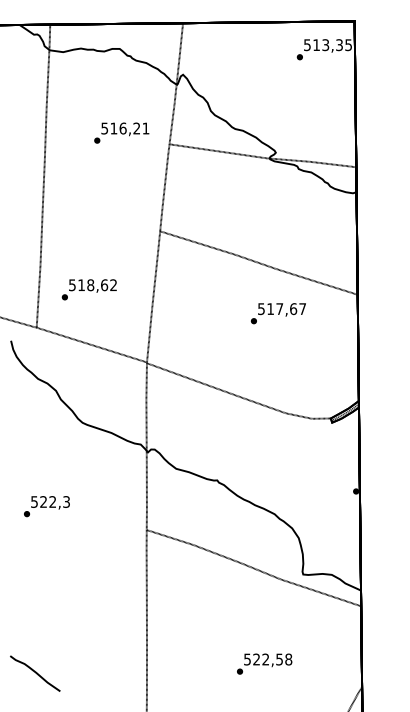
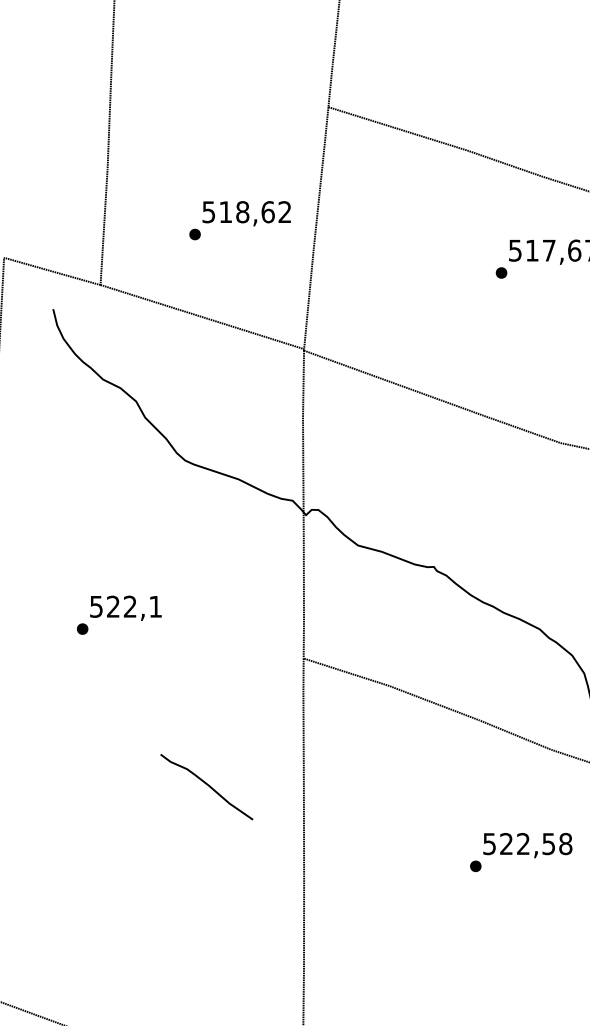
text: (88, 289) -> (238, 220), moved
text: (66, 501) -> (155, 605), 522,3 -> 522,1
text: (264, 663) -> (520, 851), moved
curve: (35, 673) -> (207, 786), moved

